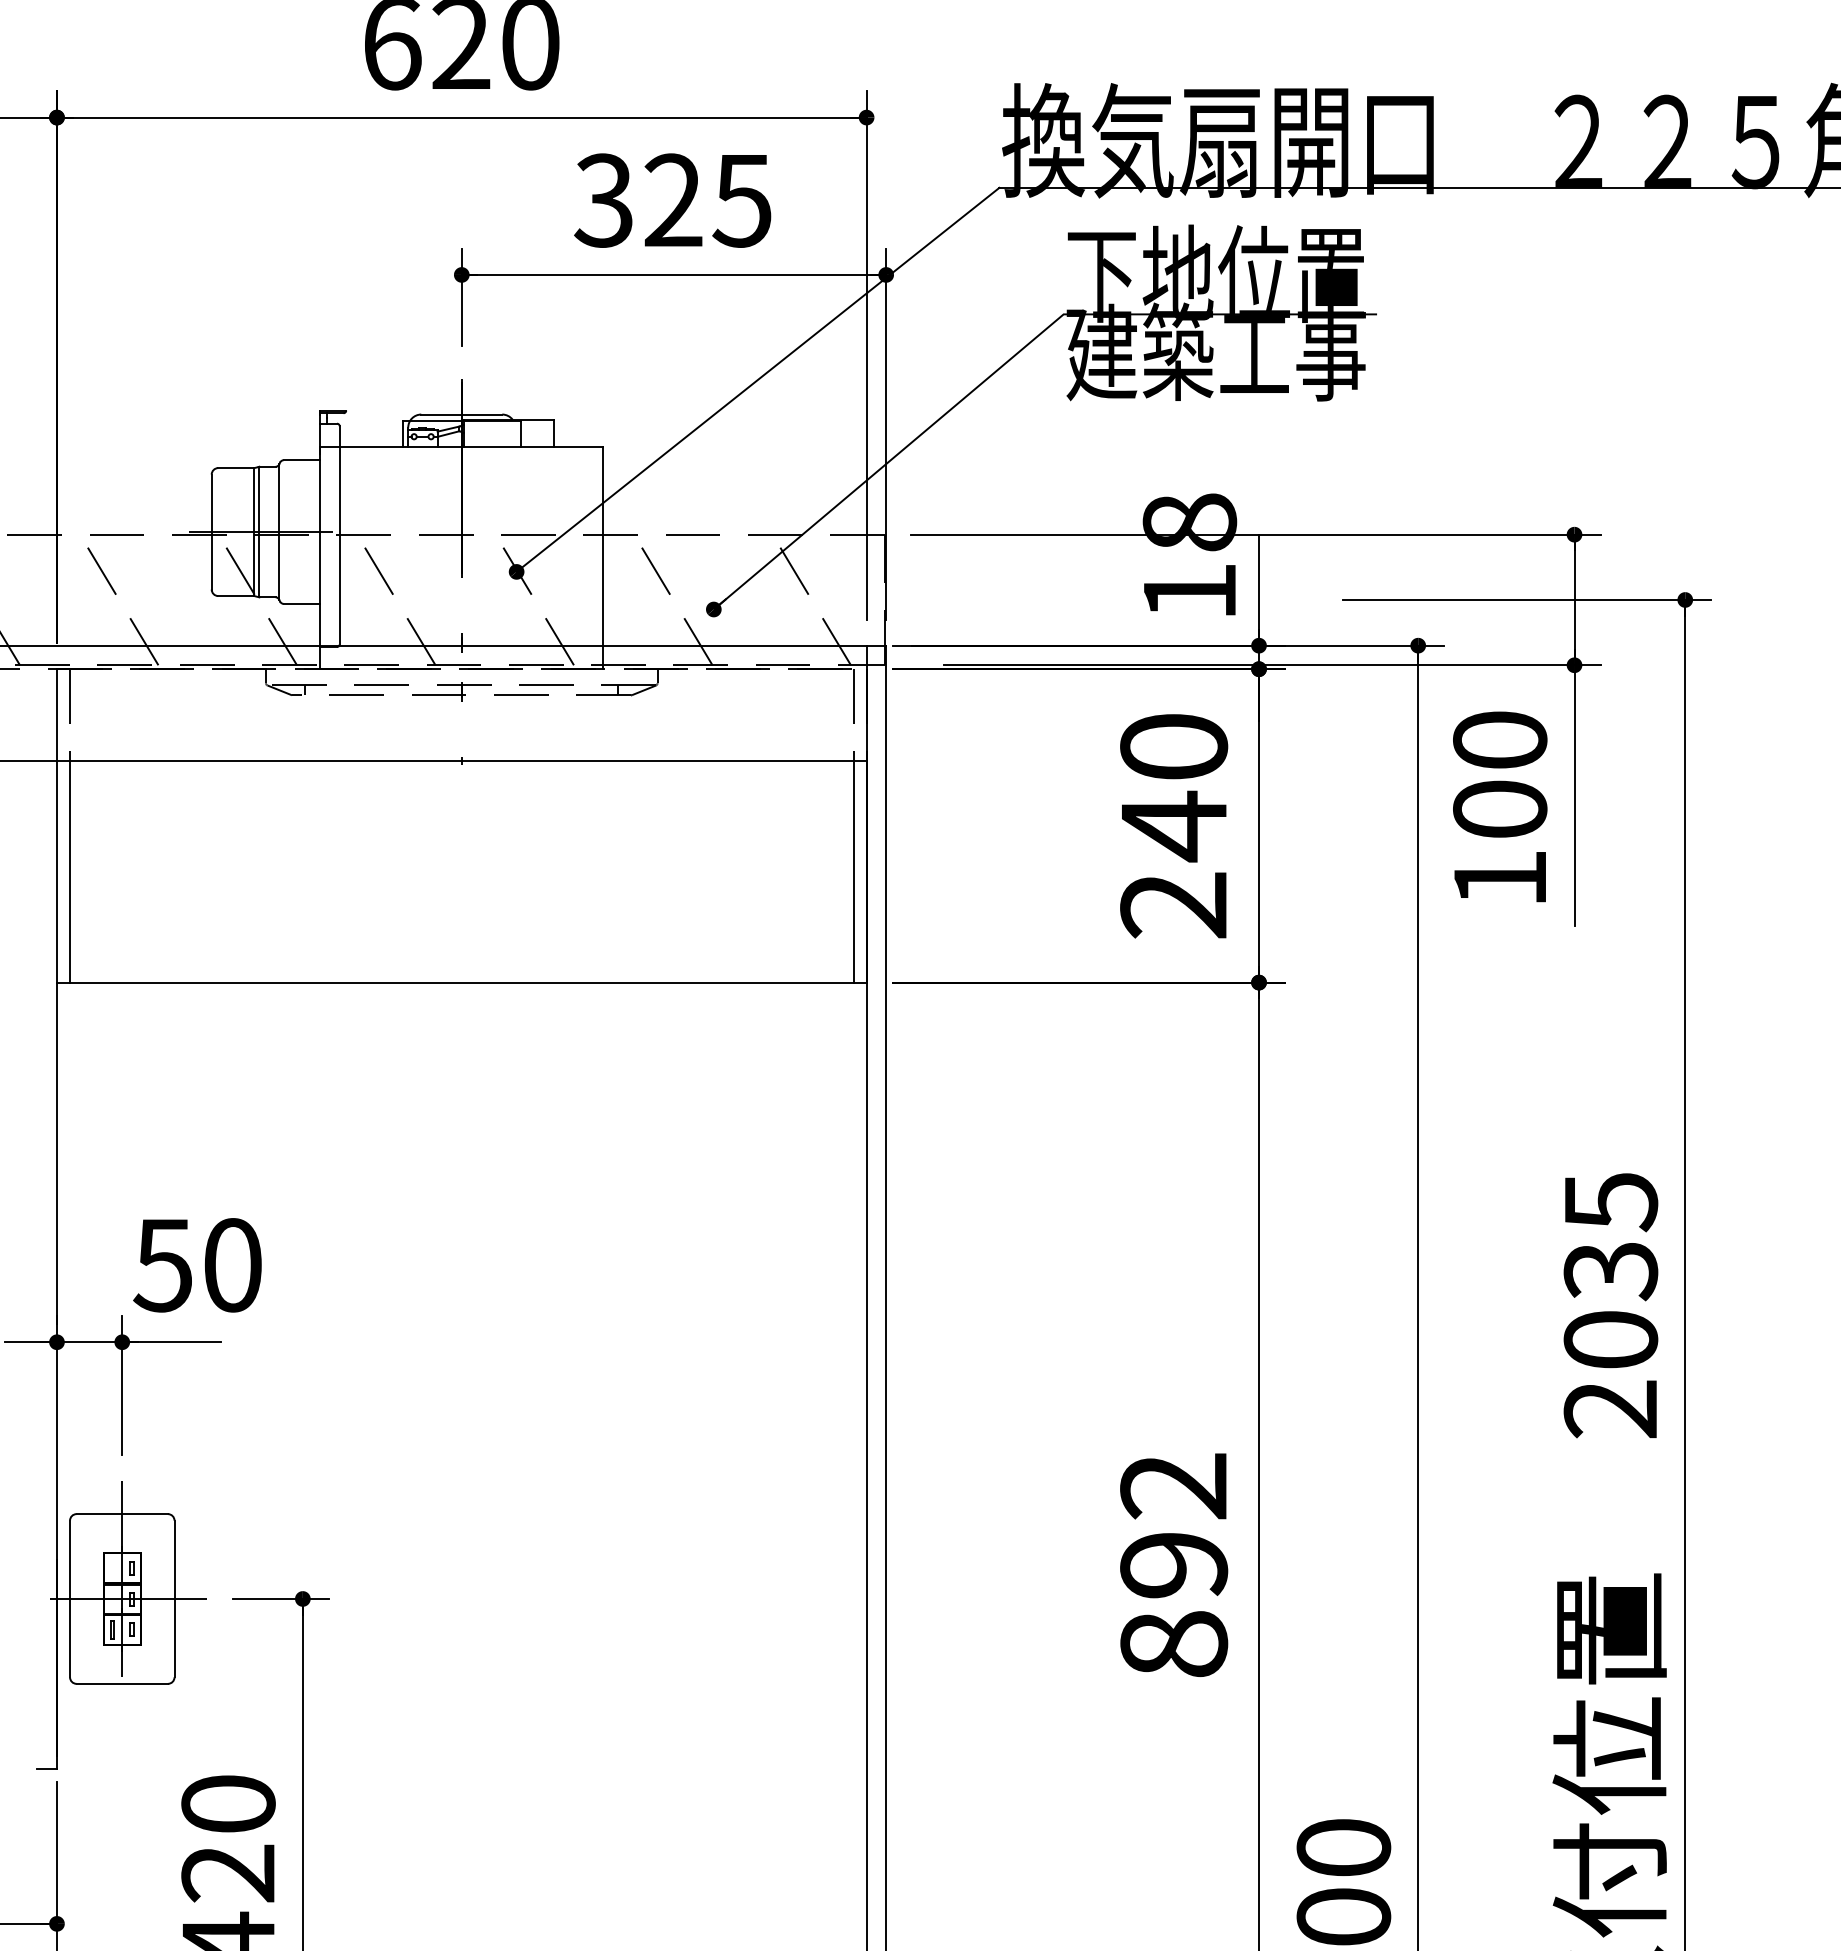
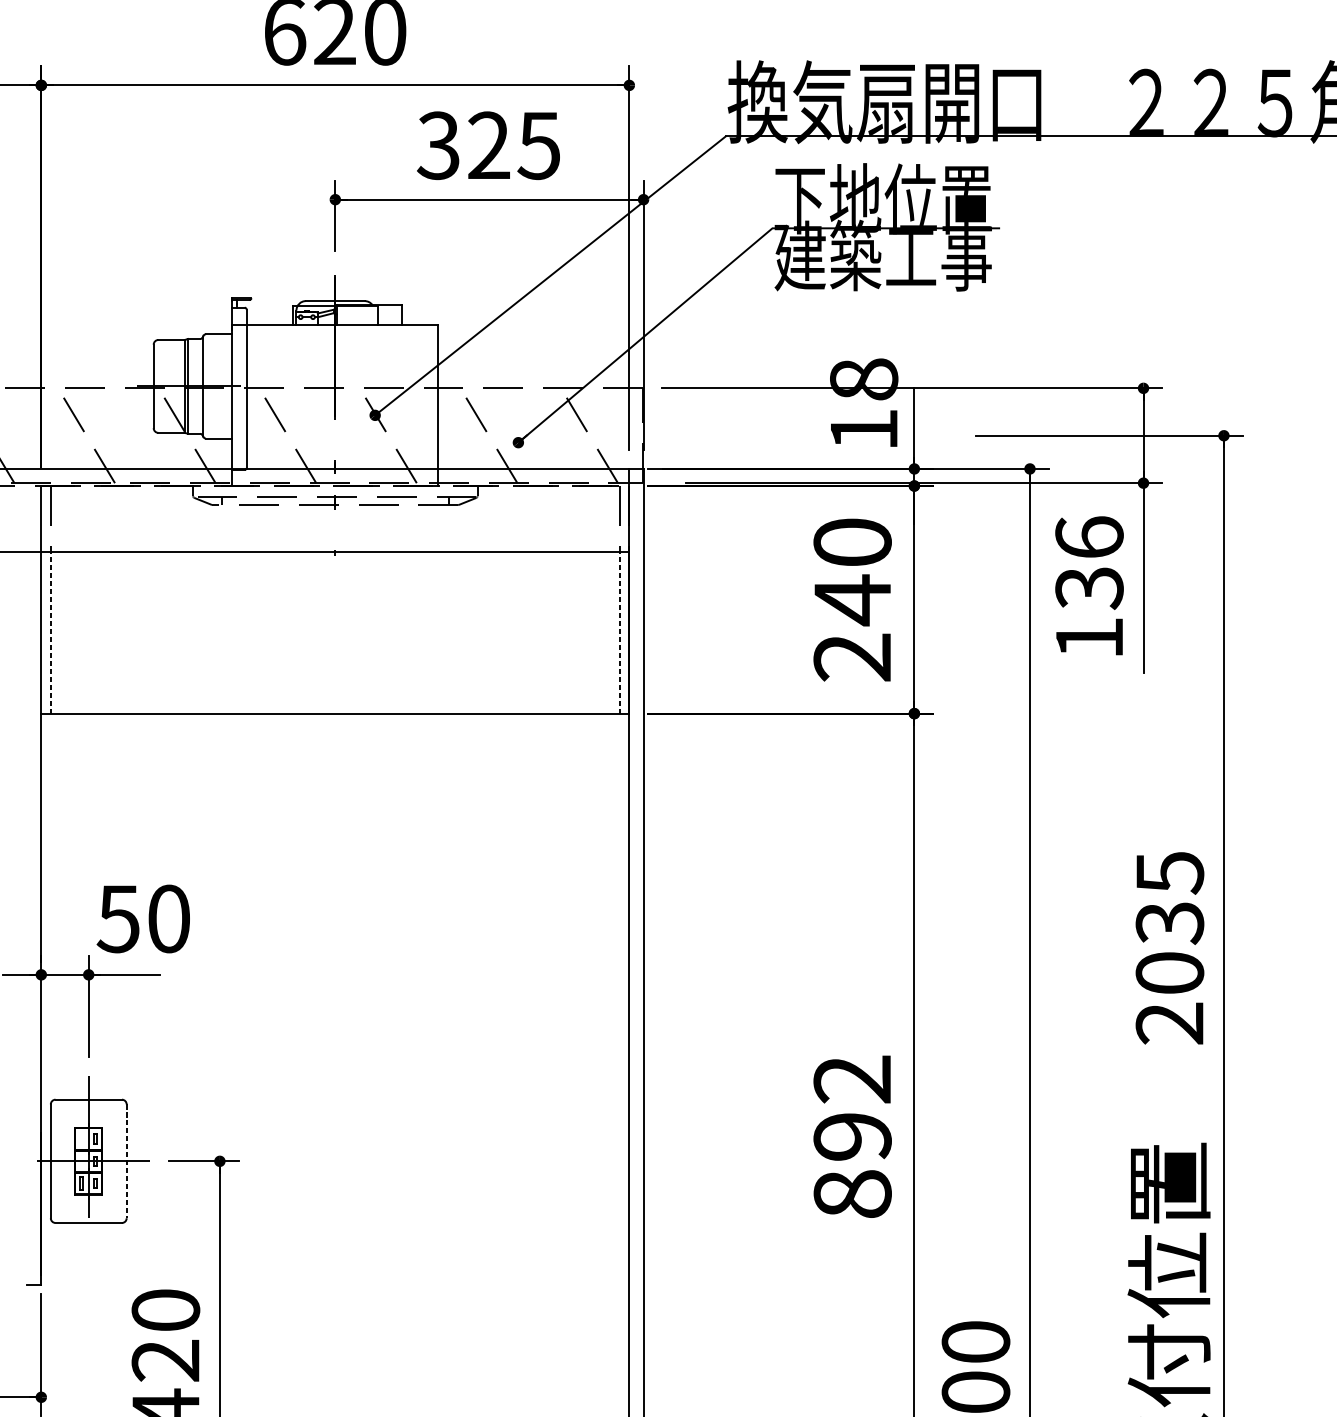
text: (1500, 774) -> (1089, 562), 100 -> 136
line: (70, 871) -> (51, 632), solid -> dashed
line: (853, 871) -> (619, 632), solid -> dashed
line: (174, 1599) -> (126, 1161), solid -> dashed

